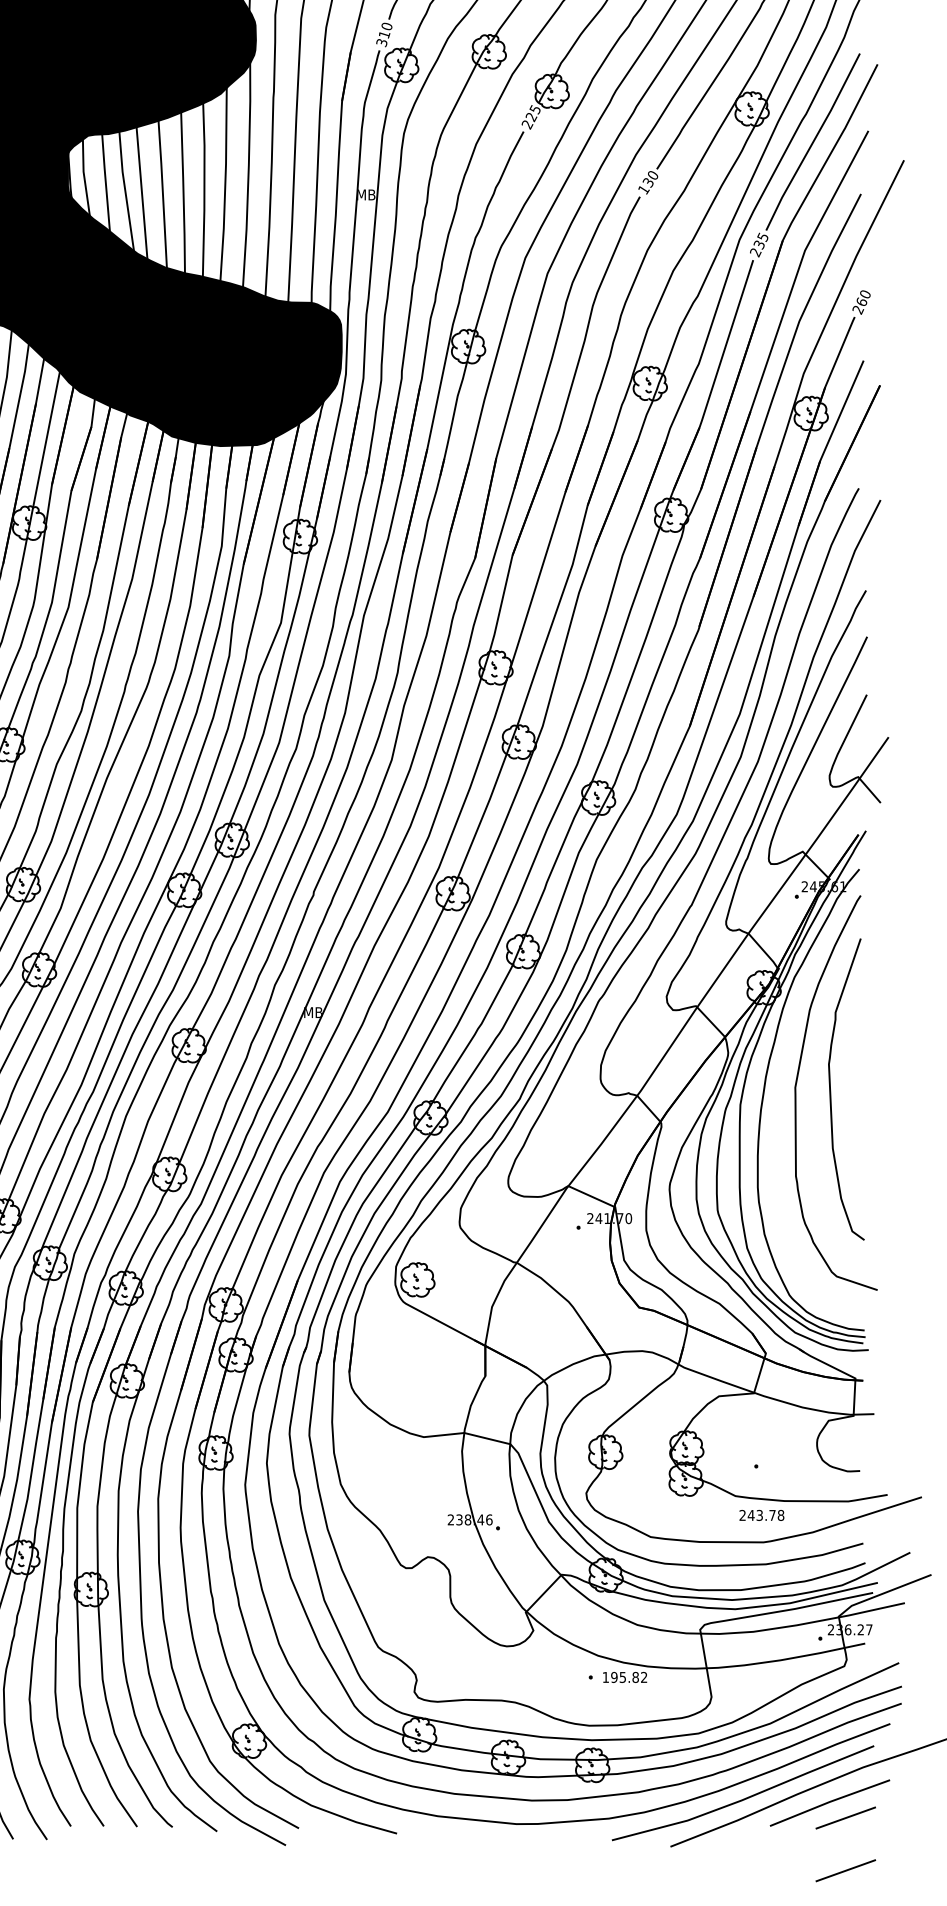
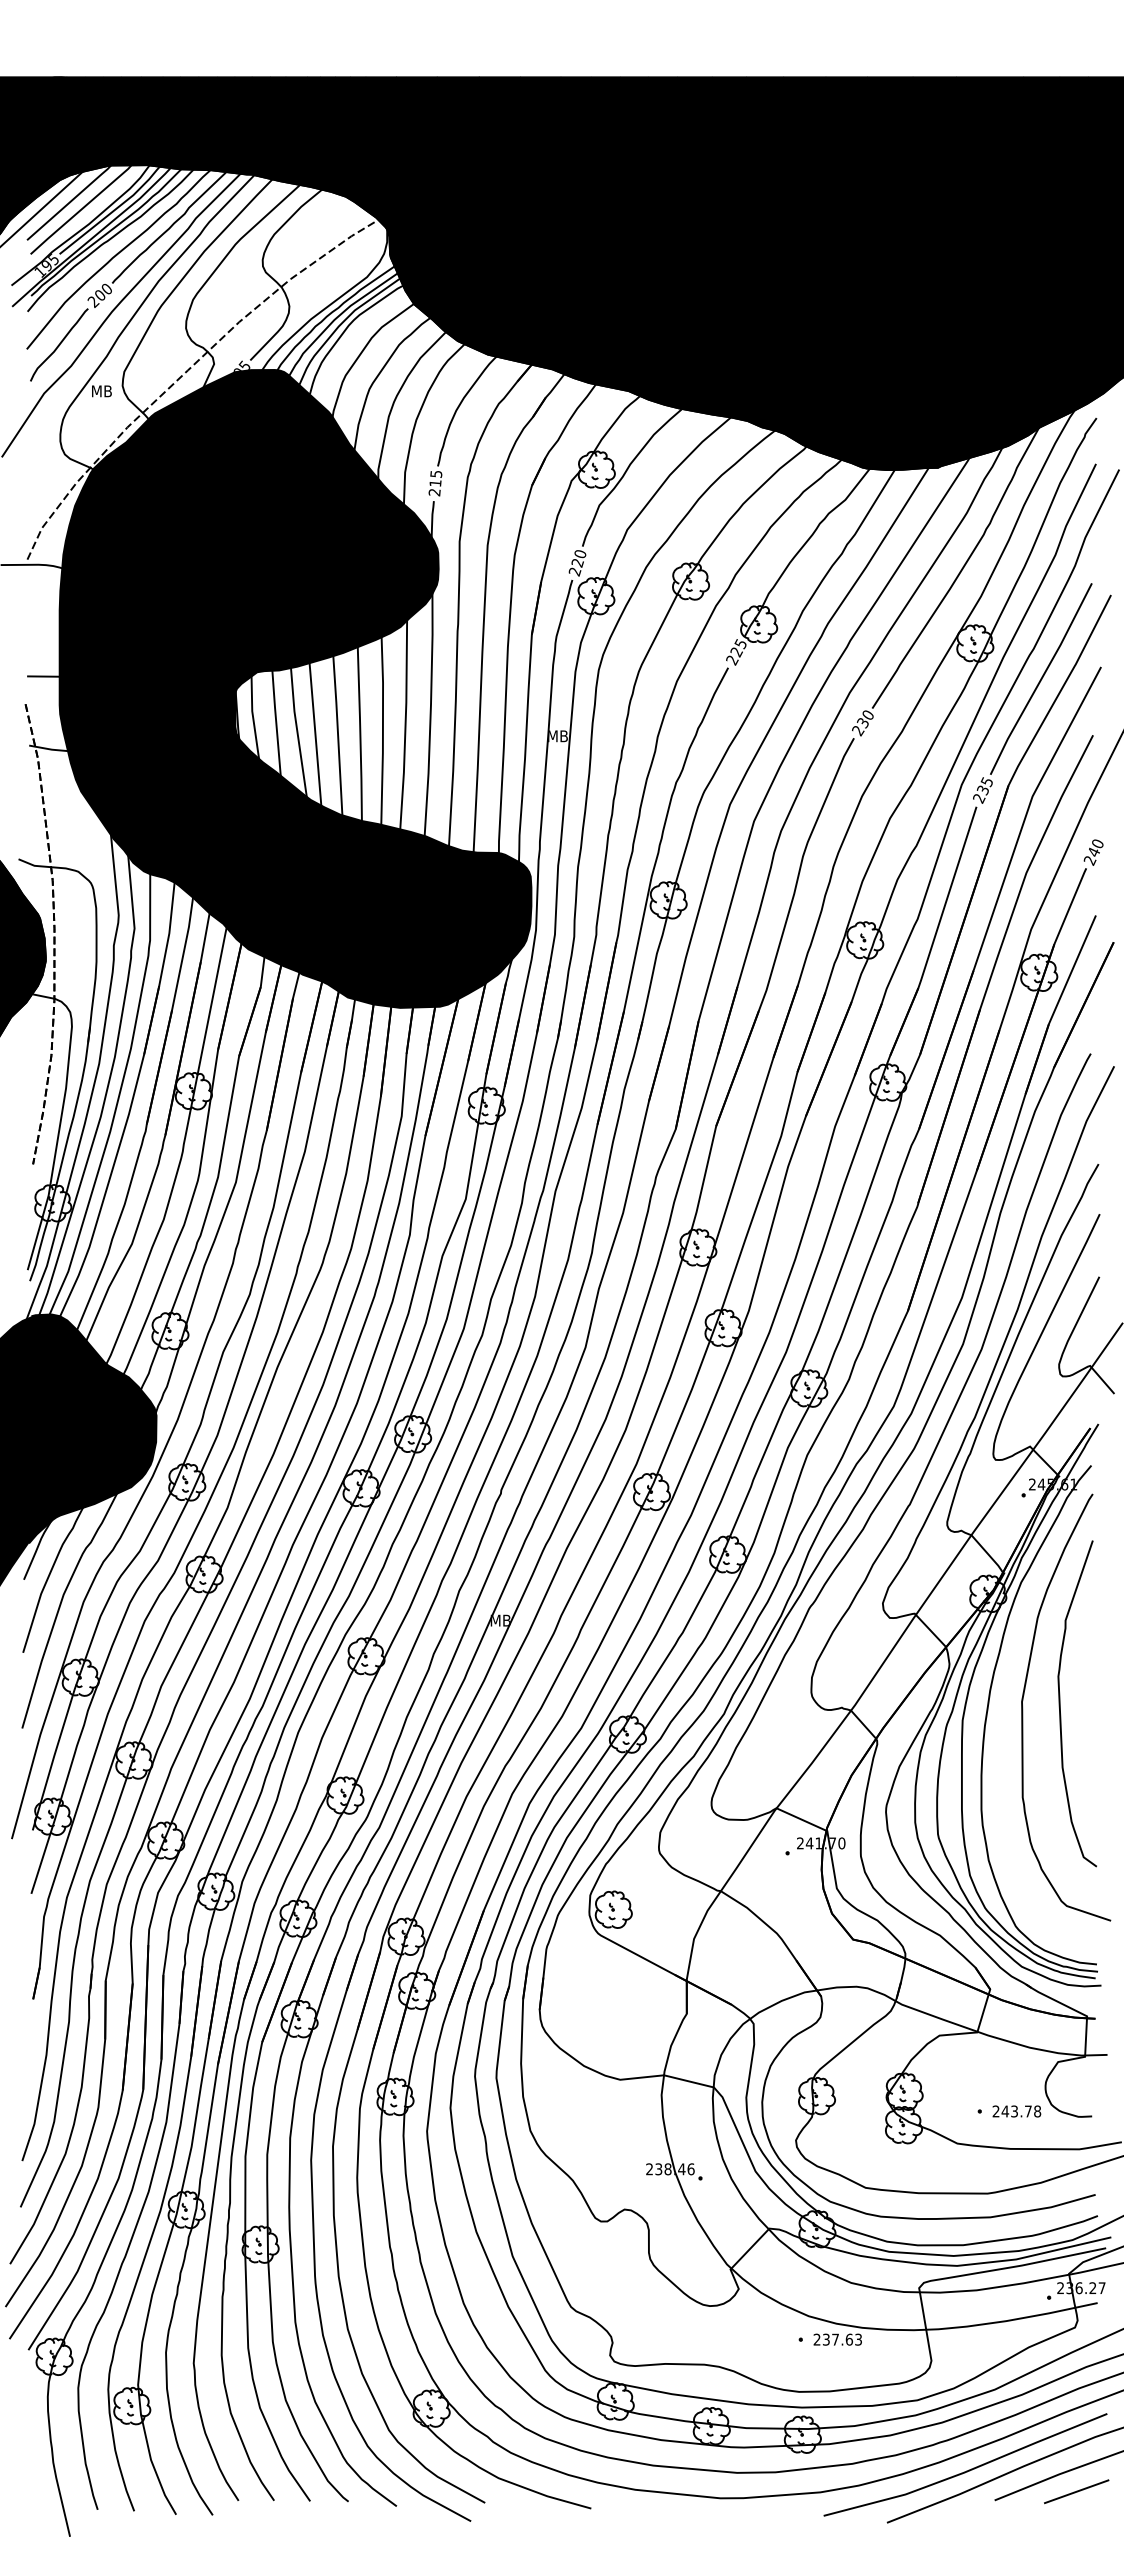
text: (383, 38) -> (576, 567), 310 -> 220
text: (644, 190) -> (858, 731), 130 -> 230
text: (861, 301) -> (1093, 851), 260 -> 240
text: (761, 1515) -> (1016, 2111), moved
text: (624, 1677) -> (837, 2339), 195.82 -> 237.63
line: (845, 1870) -> (1076, 2548), removed

